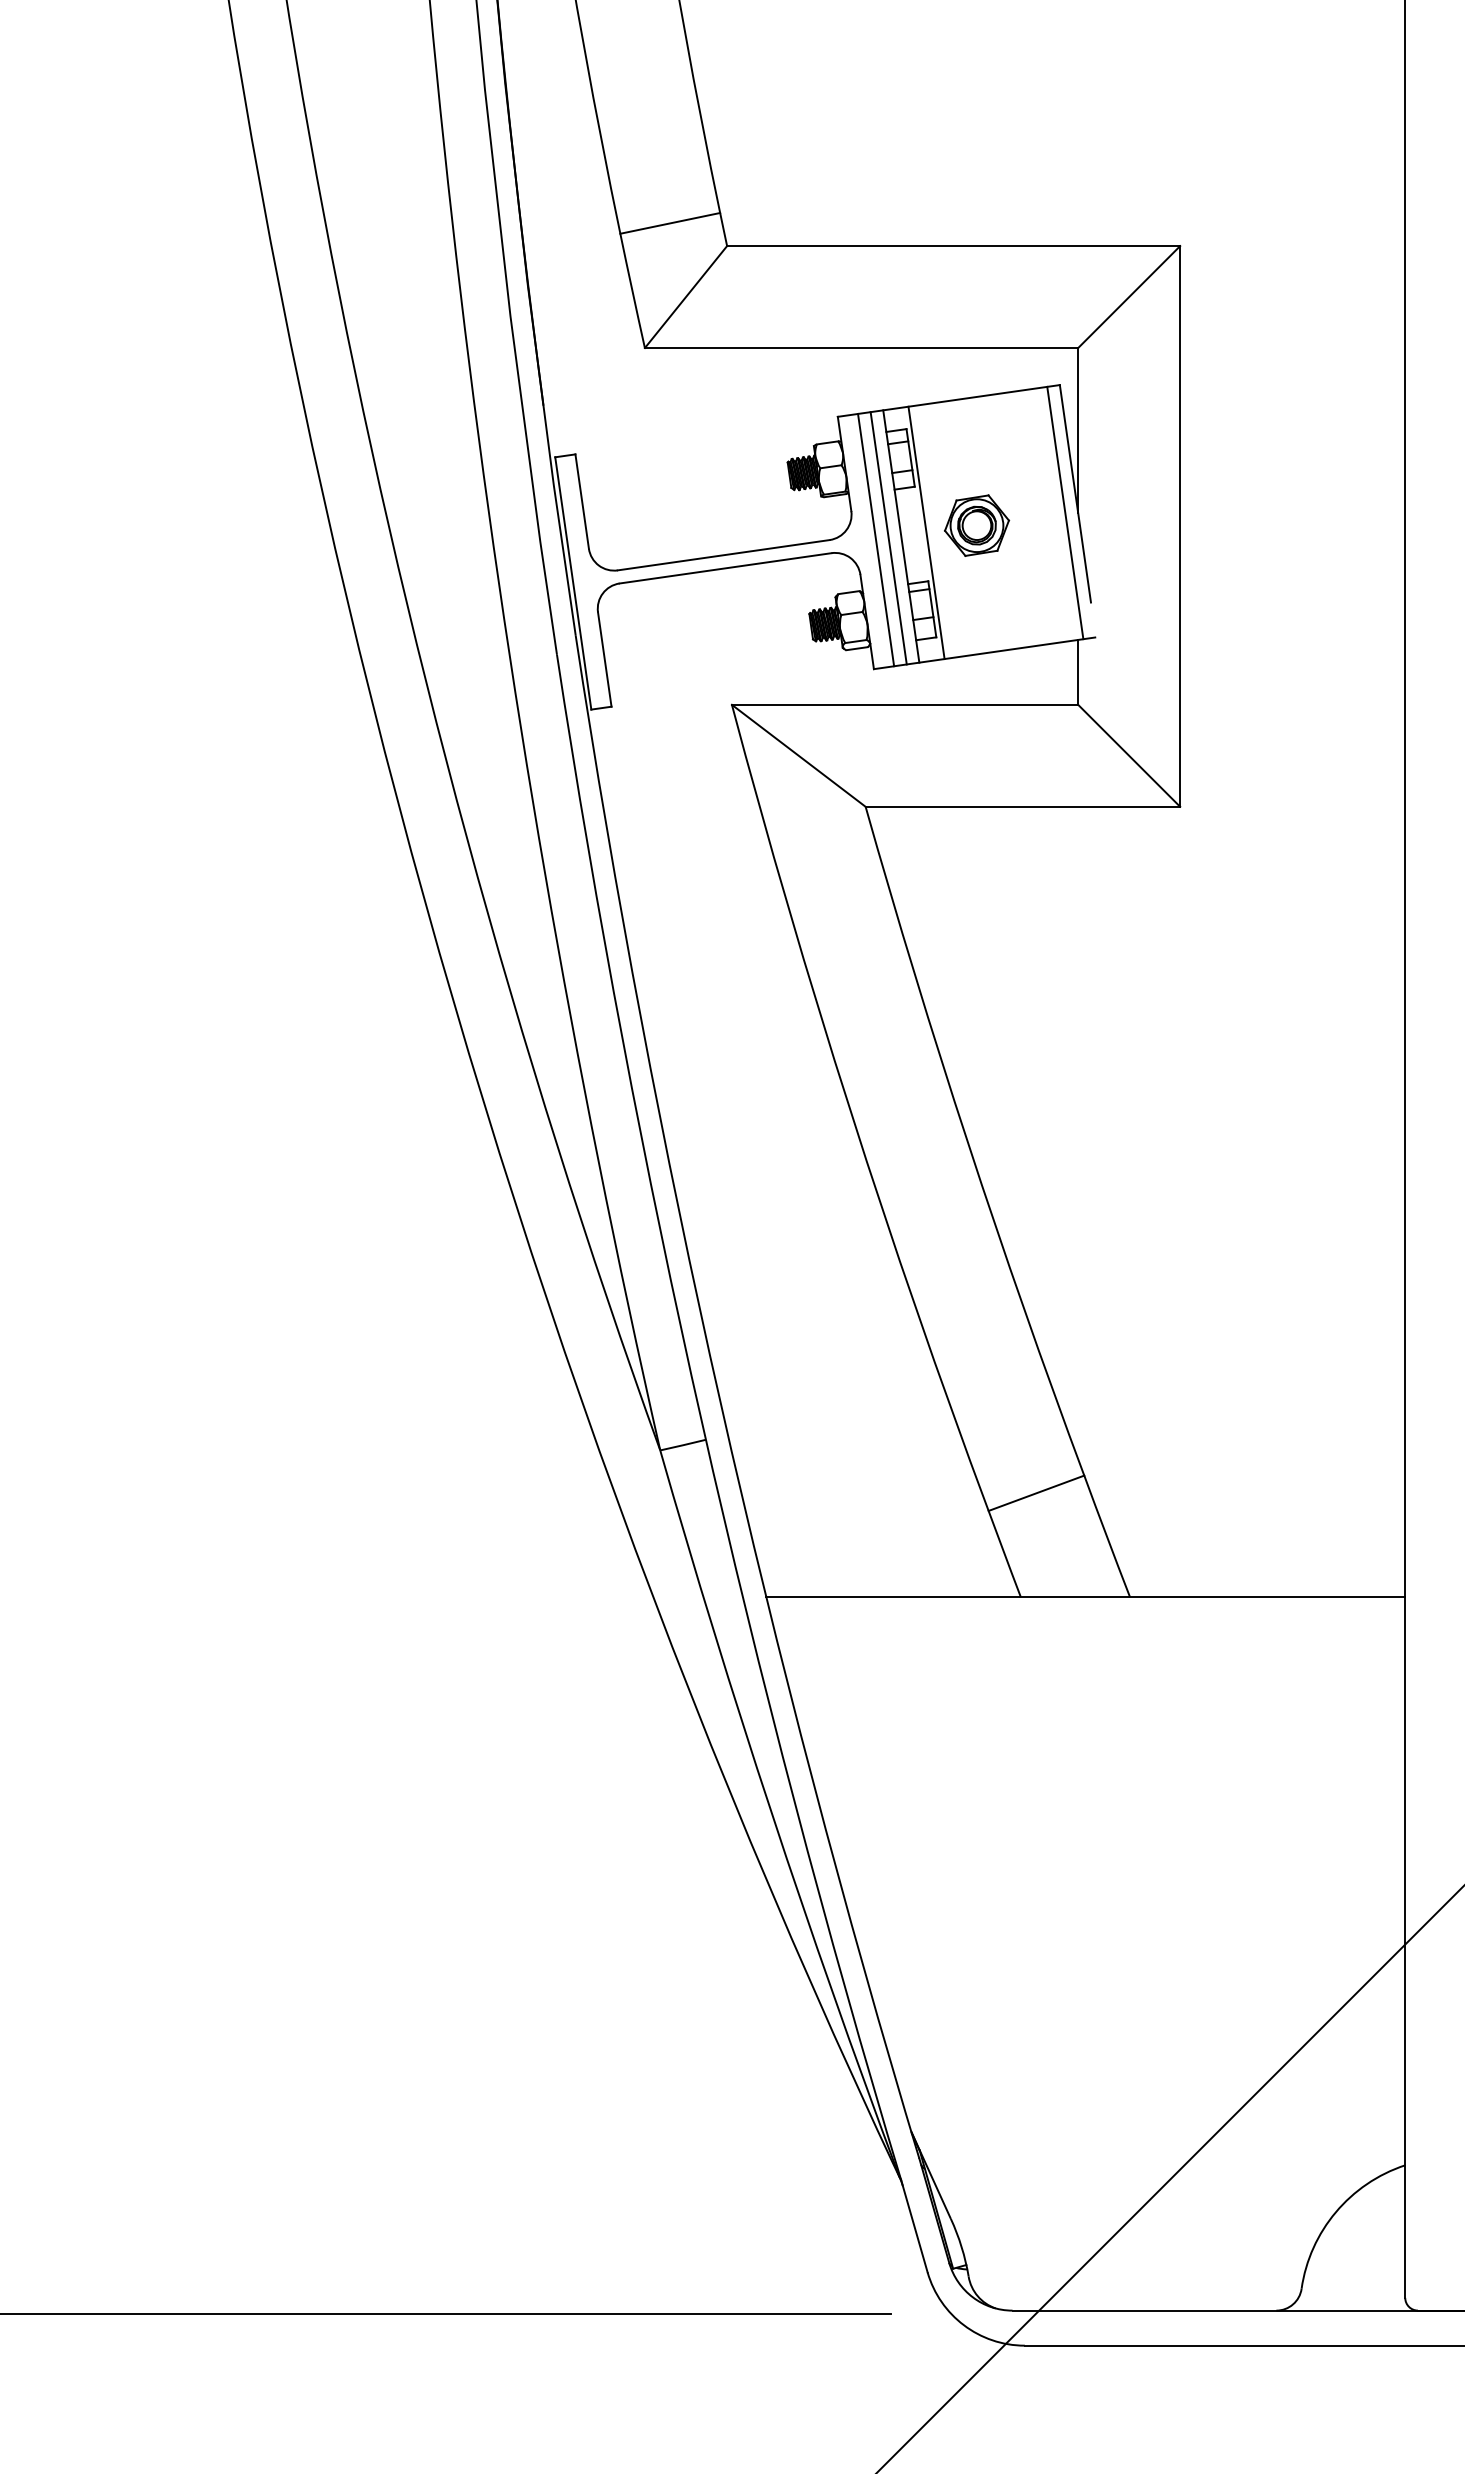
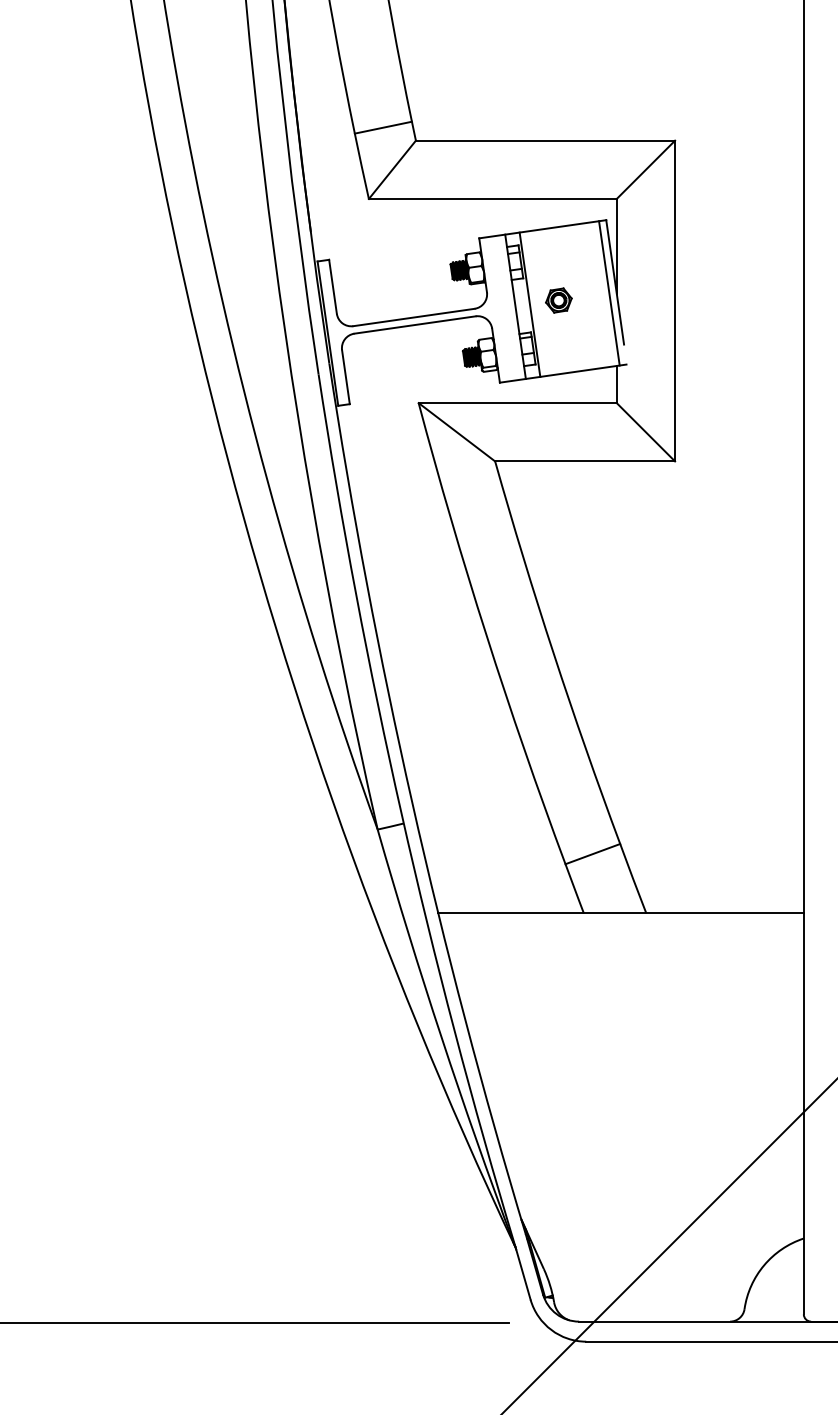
part: (976, 525) -> (558, 300), size x0.7
line: (888, 537) -> (508, 307), removed
line: (874, 539) -> (500, 308), removed

